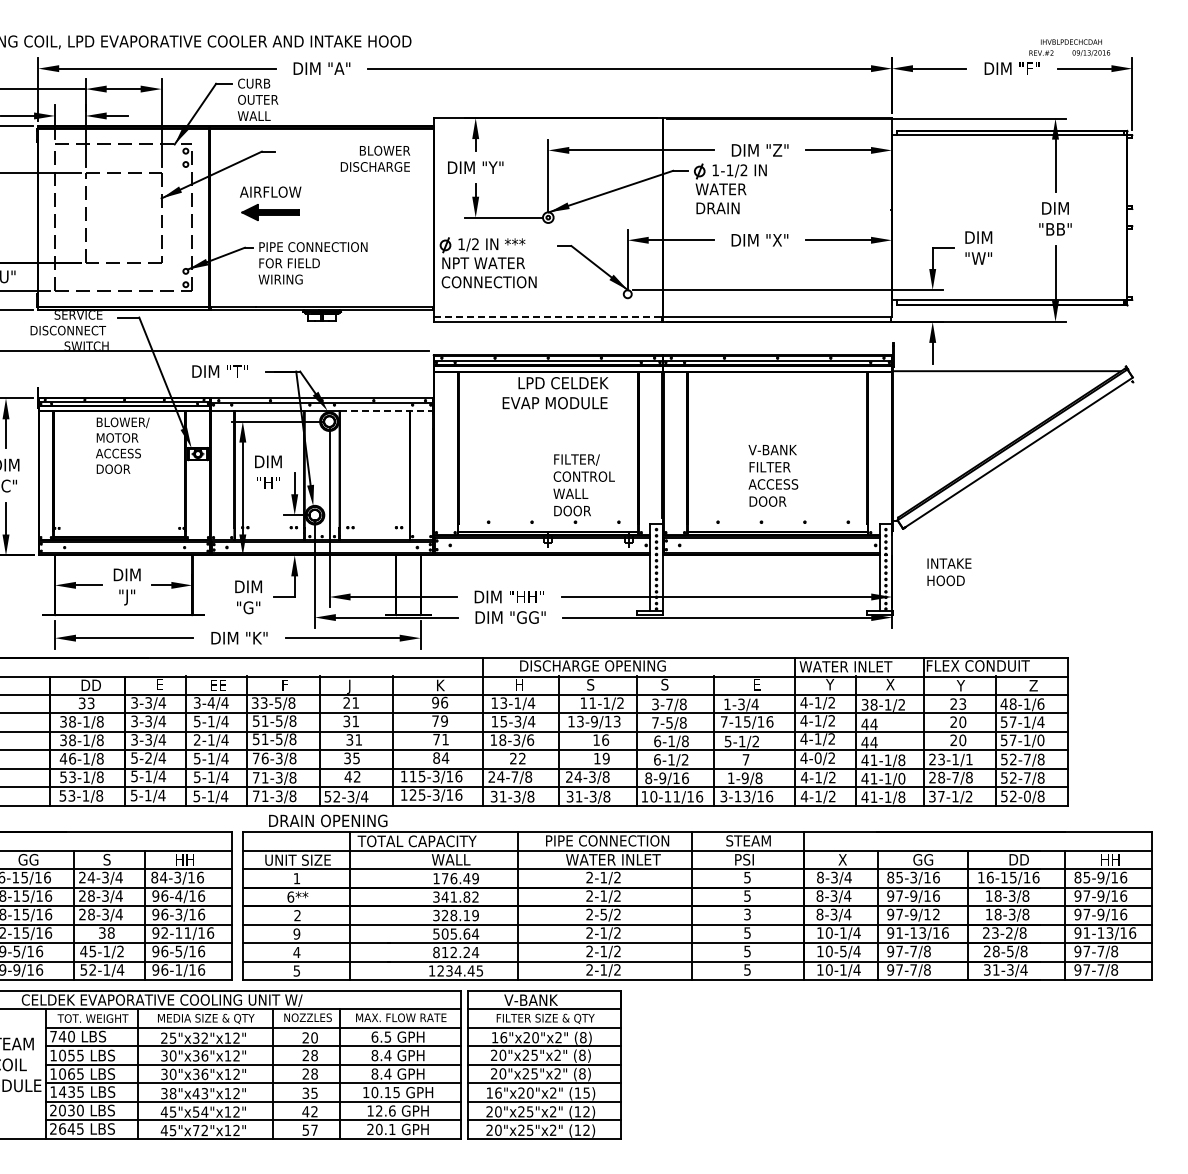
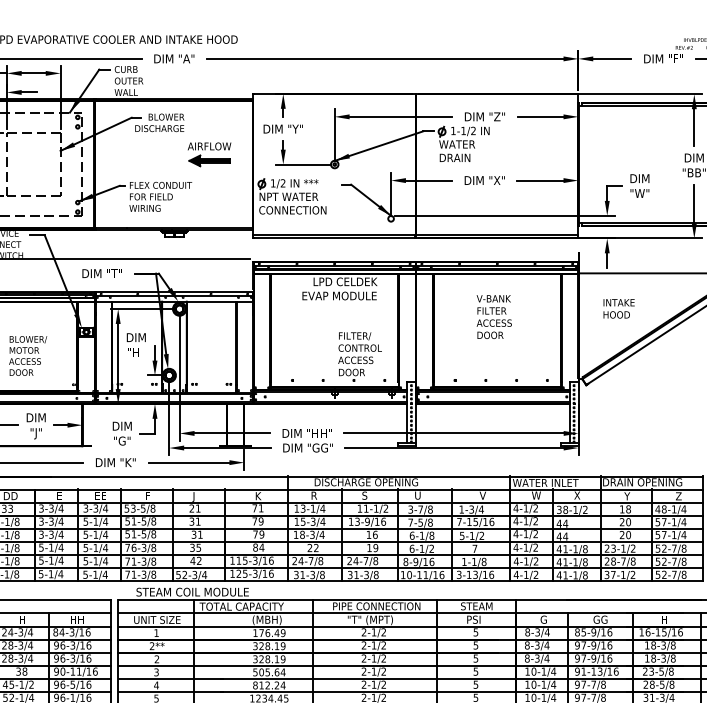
text: (375, 158) -> (159, 122), moved
part: (270, 203) -> (209, 154), moved
text: (313, 247) -> (168, 185), PIPE CONNECTION -> FLEX CONDUIT
line: (548, 317) -> (334, 235), dashed -> solid
line: (386, 411) -> (220, 301), dashed -> solid
text: (122, 445) -> (27, 355), moved
text: (773, 475) -> (494, 316), moved
text: (577, 493) -> (355, 360), WALL -> ACCESS
text: (949, 572) -> (619, 309), moved
text: (983, 665) -> (643, 482), FLEX CONDUIT -> DRAIN OPENING
text: (519, 684) -> (314, 495), H -> R
text: (665, 684) -> (417, 495), S -> U
text: (756, 684) -> (482, 495), E -> V
text: (832, 684) -> (536, 495), Y -> W
text: (210, 702) -> (95, 508), 3-4/4 -> 3-3/4
text: (255, 702) -> (127, 508), 33-5/8 -> 53-5/8
text: (440, 702) -> (258, 508), 96 -> 71
text: (958, 703) -> (625, 508), 23 -> 18
text: (1040, 703) -> (683, 508), 48-1/6 -> 48-1/4
text: (616, 721) -> (383, 521), 13-9/13 -> 13-9/16
text: (197, 739) -> (86, 534), 2-1/4 -> 5-1/4
text: (445, 739) -> (261, 534), 71 -> 79
text: (530, 739) -> (322, 534), 18-3/6 -> 18-3/4
text: (1040, 740) -> (683, 535), 57-1/0 -> 57-1/4
text: (148, 757) -> (51, 547), 5-2/4 -> 5-1/4
text: (817, 757) -> (525, 547), 4-0/2 -> 4-1/2
text: (969, 759) -> (633, 548), 23-1/1 -> 23-1/2
text: (592, 776) -> (366, 560), 24-3/8 -> 24-7/8
text: (744, 778) -> (473, 562), 1-9/8 -> 1-1/8
text: (901, 778) -> (585, 562), 41-1/0 -> 41-1/8
text: (1027, 796) -> (674, 574), 52-0/8 -> 52-7/8
text: (347, 820) -> (192, 591), DRAIN OPENING -> STEAM COIL MODULE
text: (107, 859) -> (22, 619), S -> H
text: (842, 859) -> (543, 619), X -> G
text: (1018, 859) -> (668, 619), DD -> H
text: (452, 860) -> (266, 620), WALL -> (MBH)
text: (613, 860) -> (380, 620), WATER INLET -> "T" (MPT)
text: (913, 877) -> (593, 632), 85-3/16 -> 85-9/16
text: (178, 895) -> (72, 645), 96-4/16 -> 96-3/16
text: (290, 896) -> (151, 645), 6** -> 2**
text: (459, 896) -> (271, 645), 341.82 -> 328.19
text: (747, 913) -> (475, 657), 3 -> 5
text: (603, 914) -> (373, 658), 2-5/2 -> 2-1/2
text: (936, 914) -> (609, 658), 97-9/12 -> 97-9/16
text: (164, 932) -> (62, 671), 92-11/16 -> 90-11/16
text: (1009, 932) -> (661, 671), 23-2/8 -> 23-5/8
text: (296, 933) -> (156, 671), 9 -> 3
text: (843, 951) -> (544, 684), 10-5/4 -> 10-1/4

